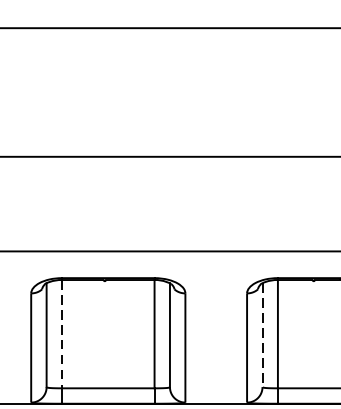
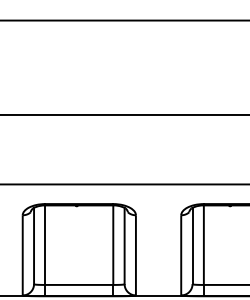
line: (62, 334) -> (45, 245), dashed -> solid
line: (262, 335) -> (192, 246), dashed -> solid

